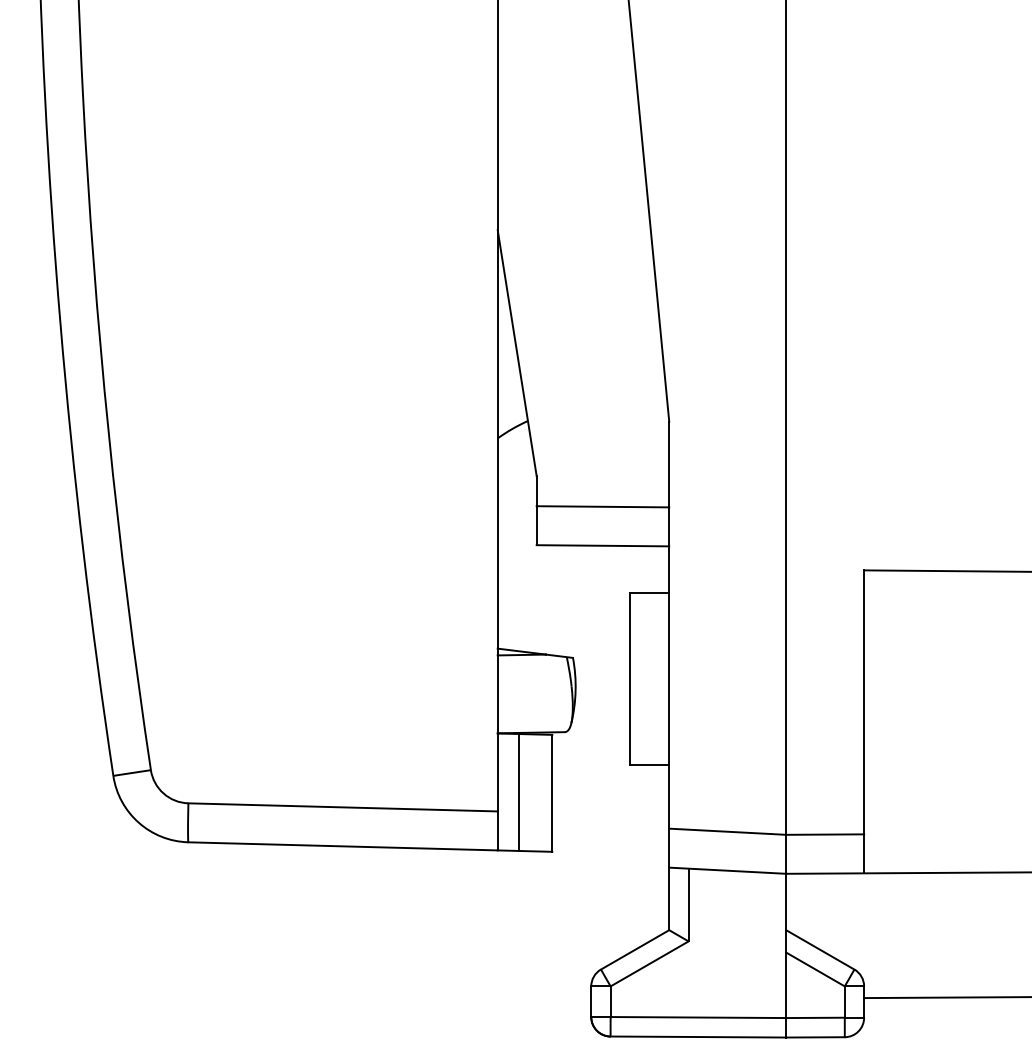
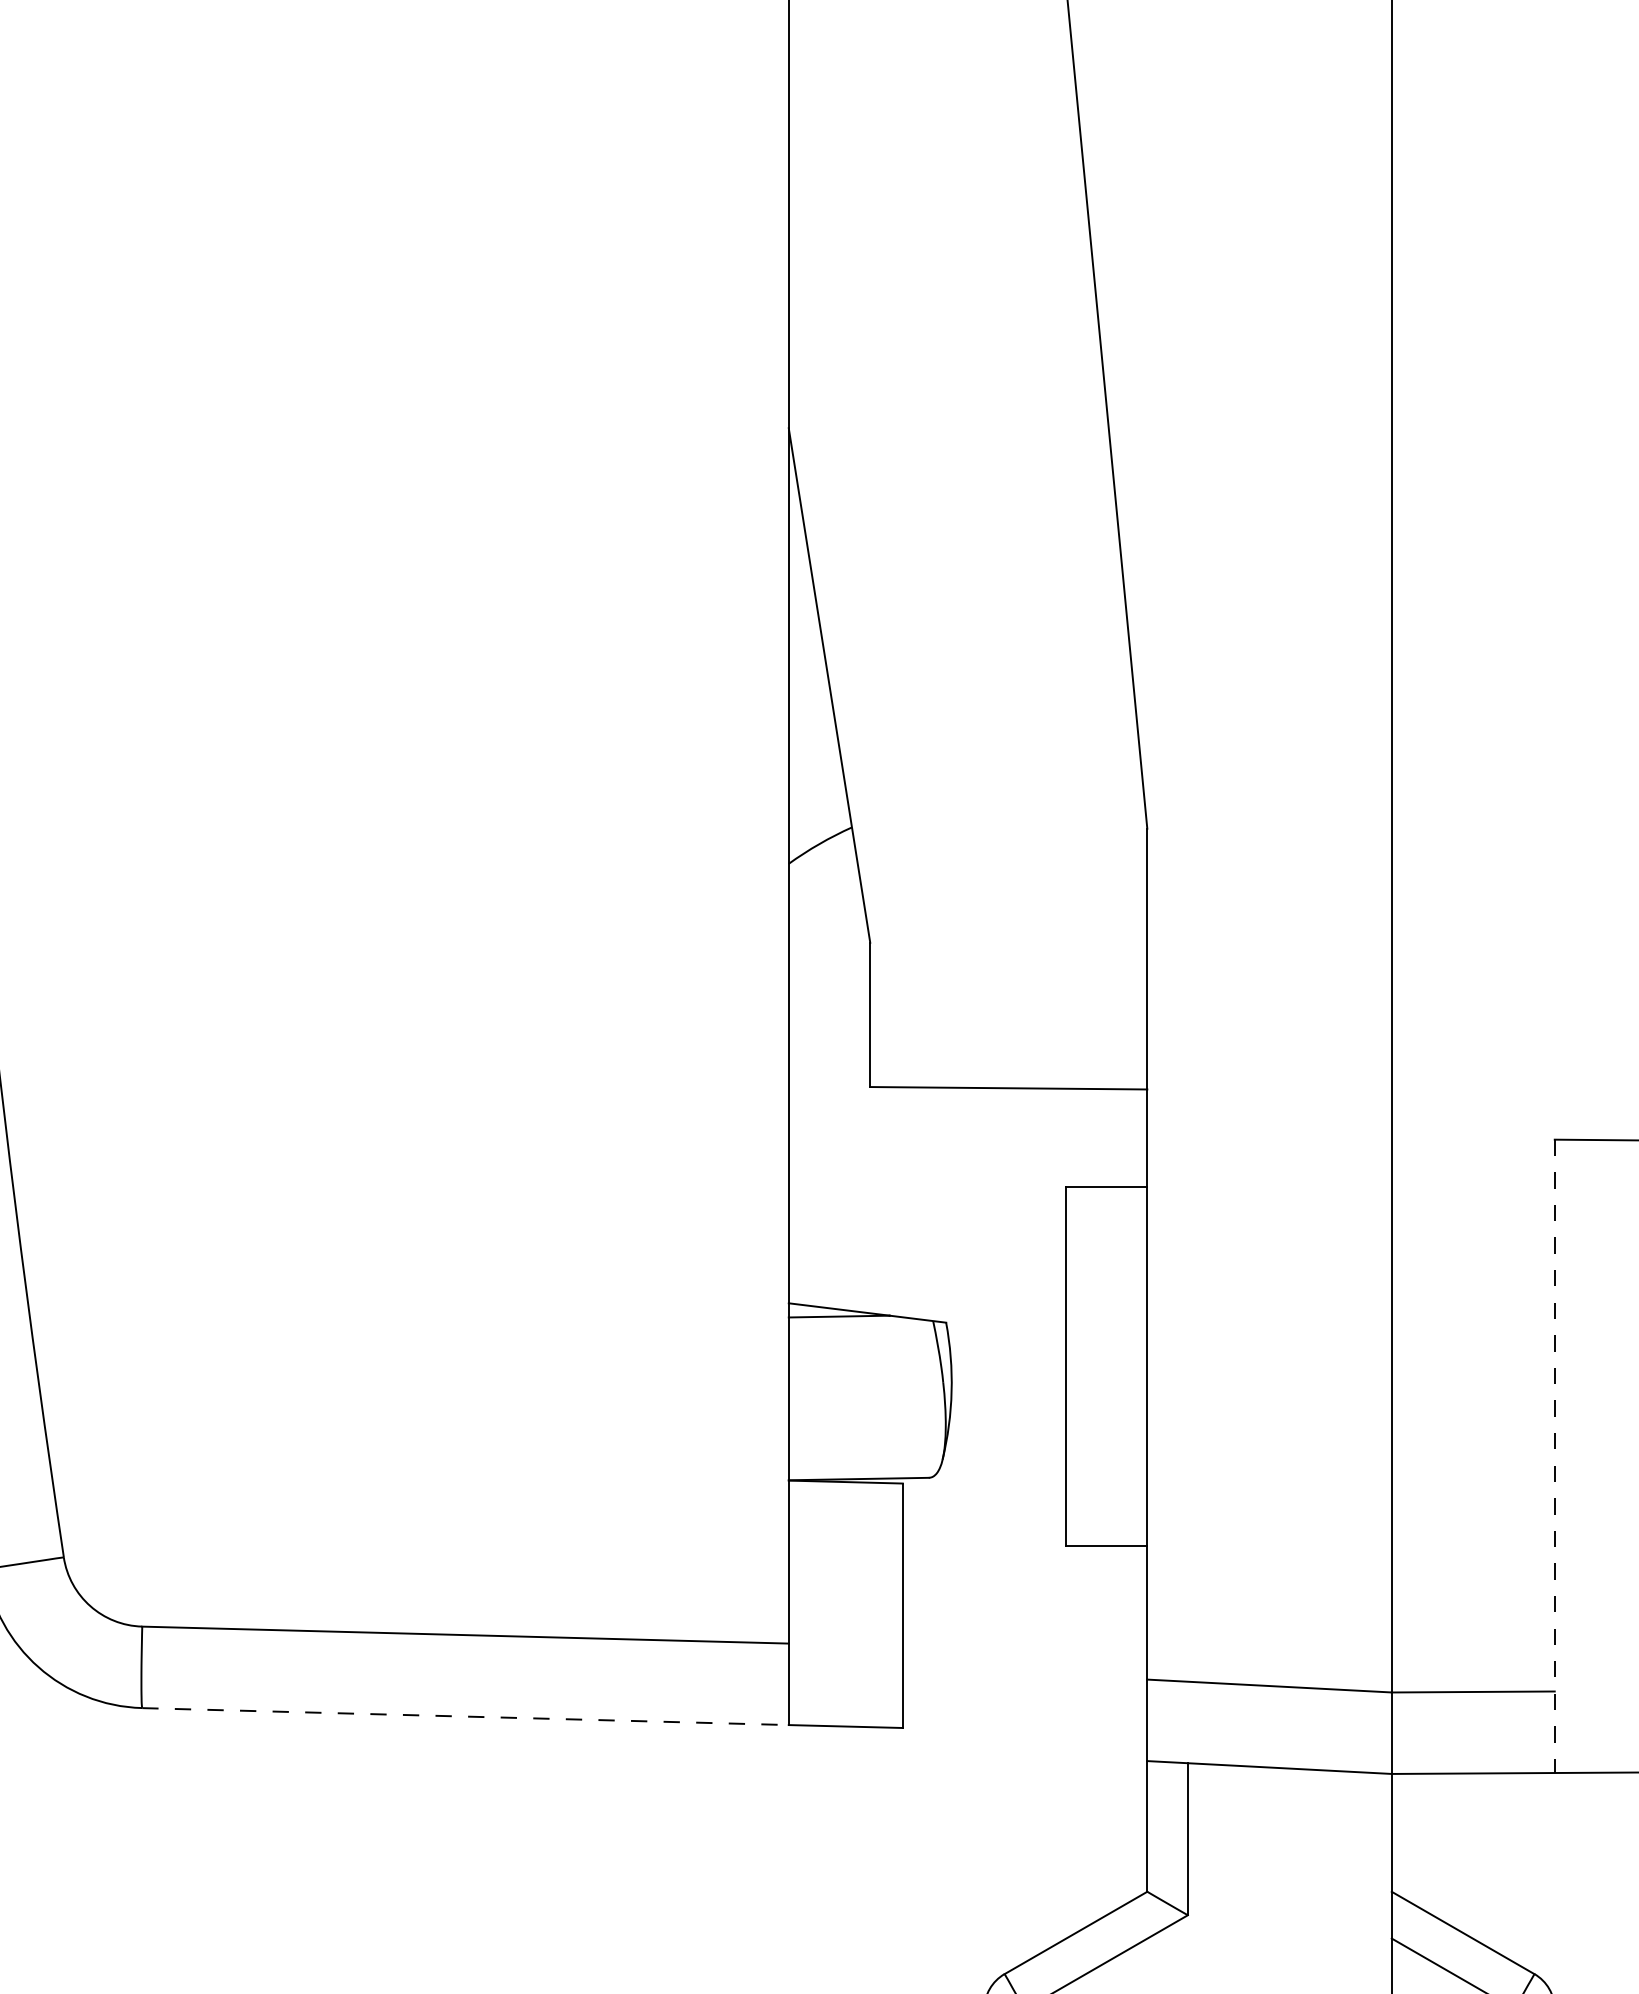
line: (602, 506) -> (1007, 1006), removed
line: (864, 722) -> (1555, 1457), solid -> dashed
line: (519, 792) -> (834, 1603), removed
line: (343, 846) -> (466, 1716), solid -> dashed

